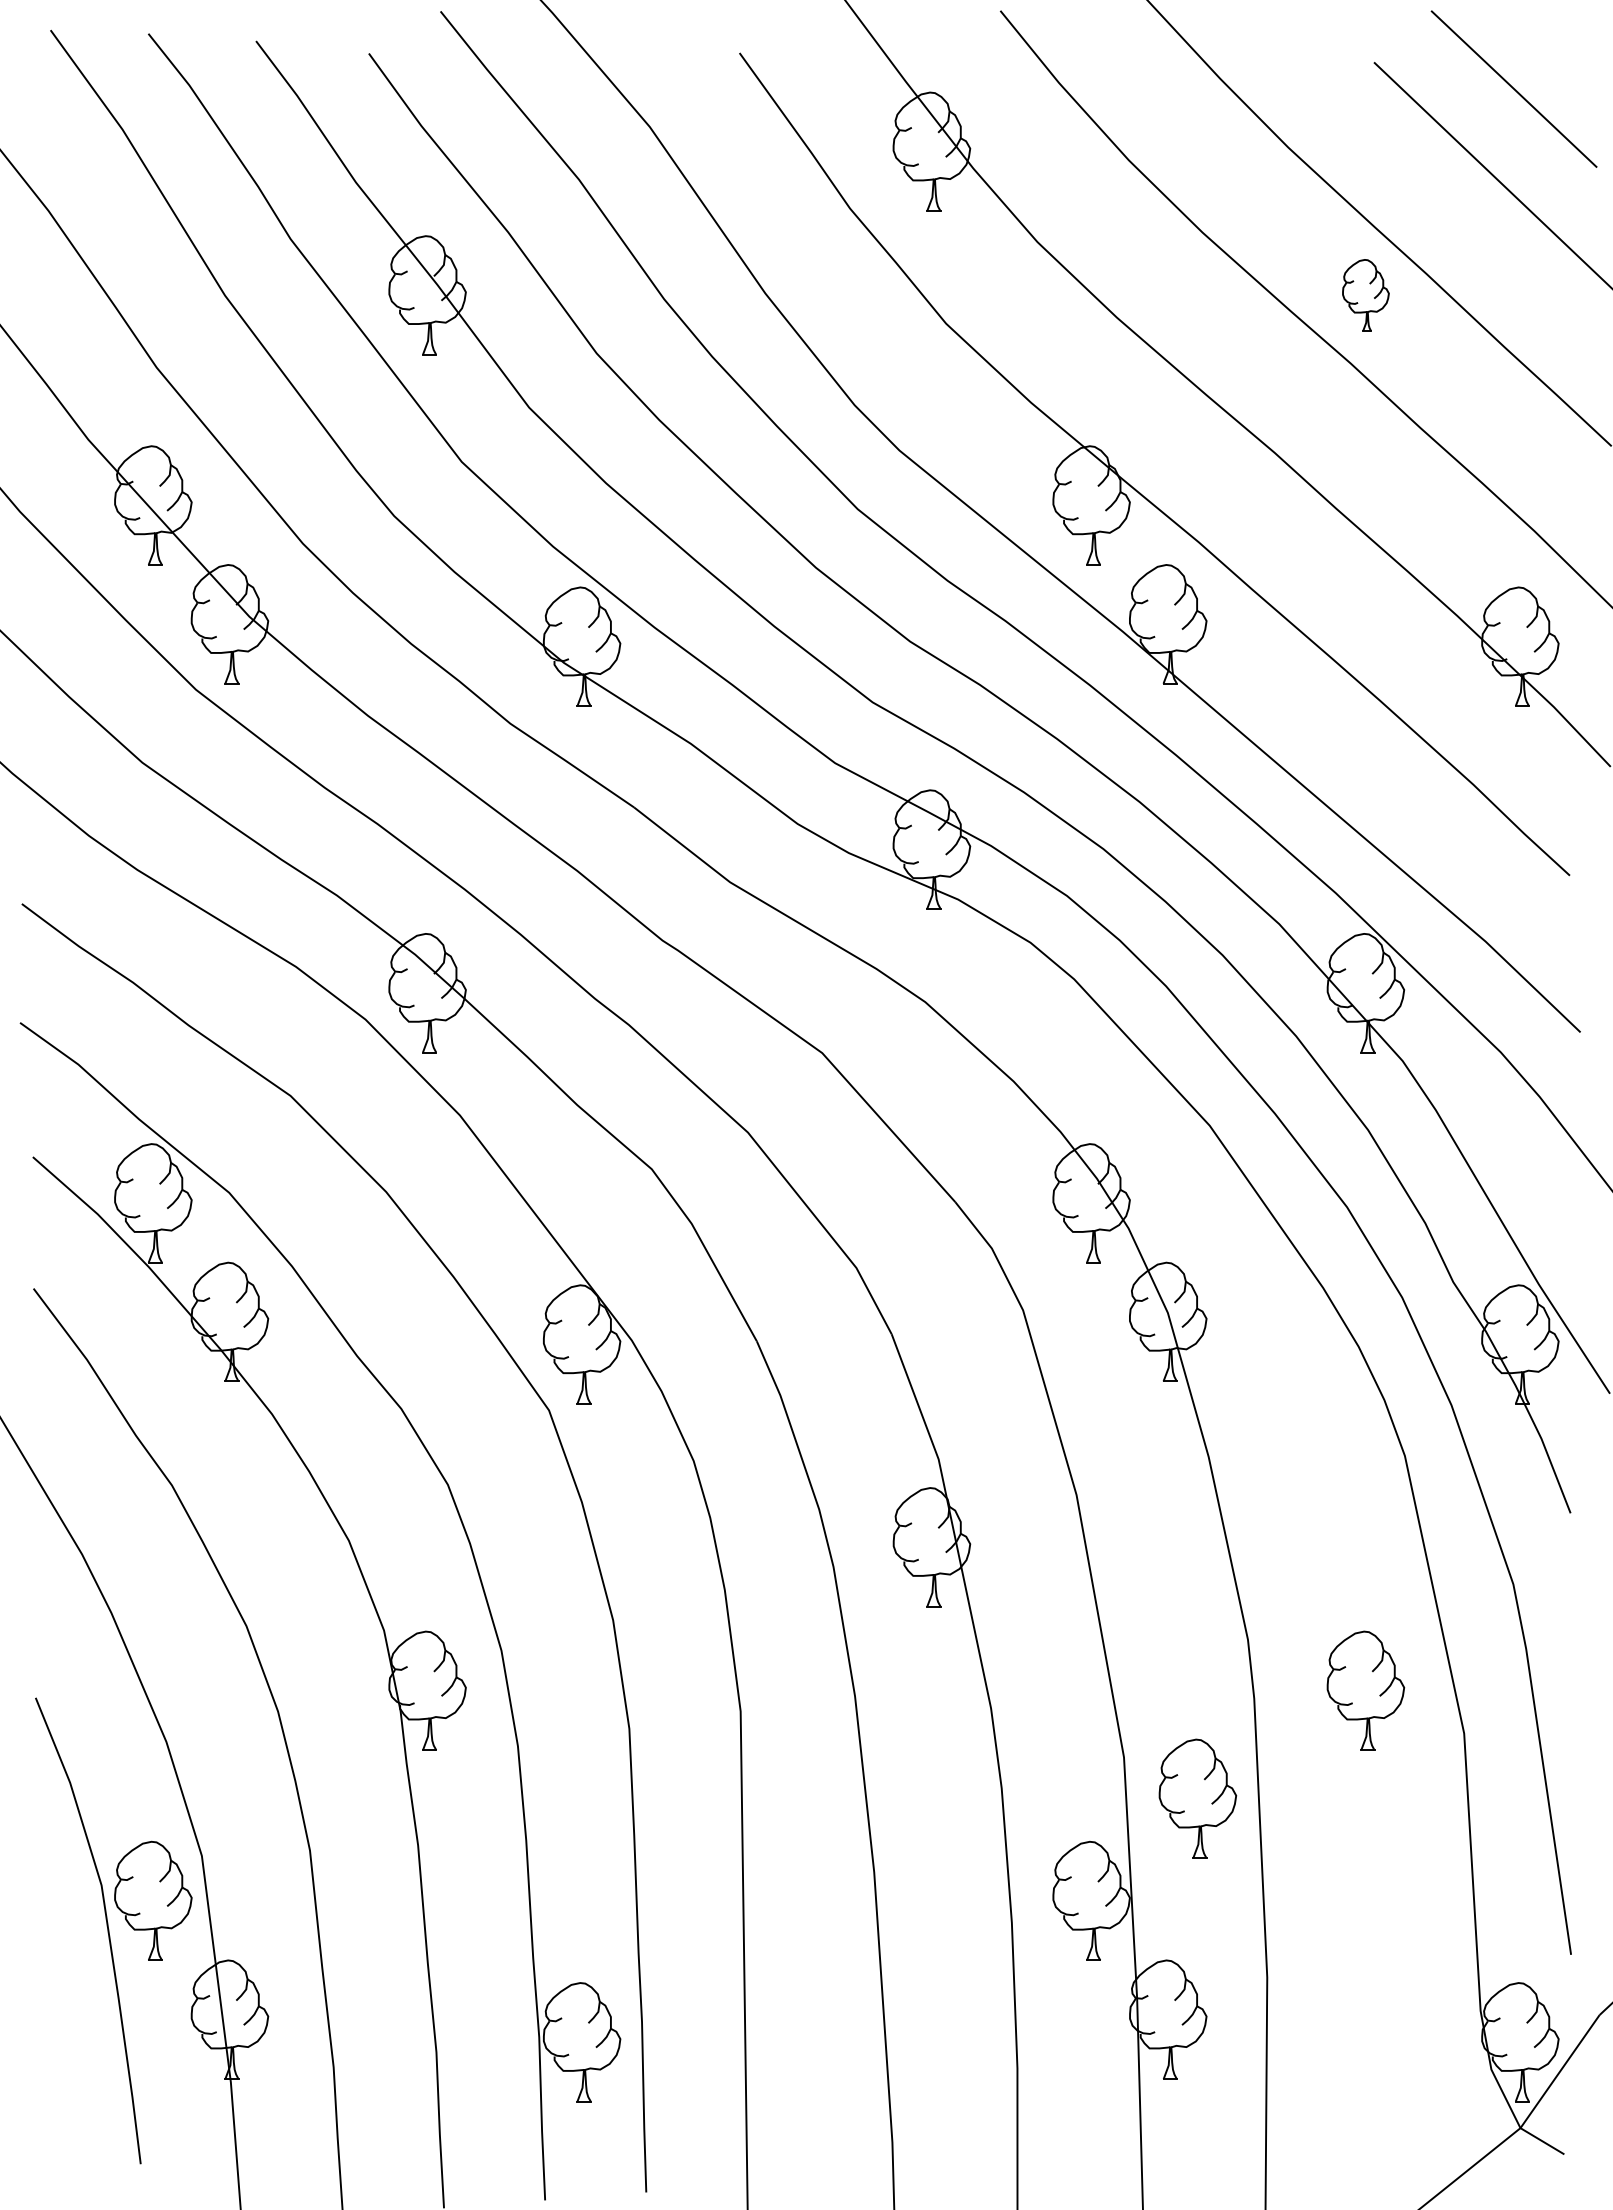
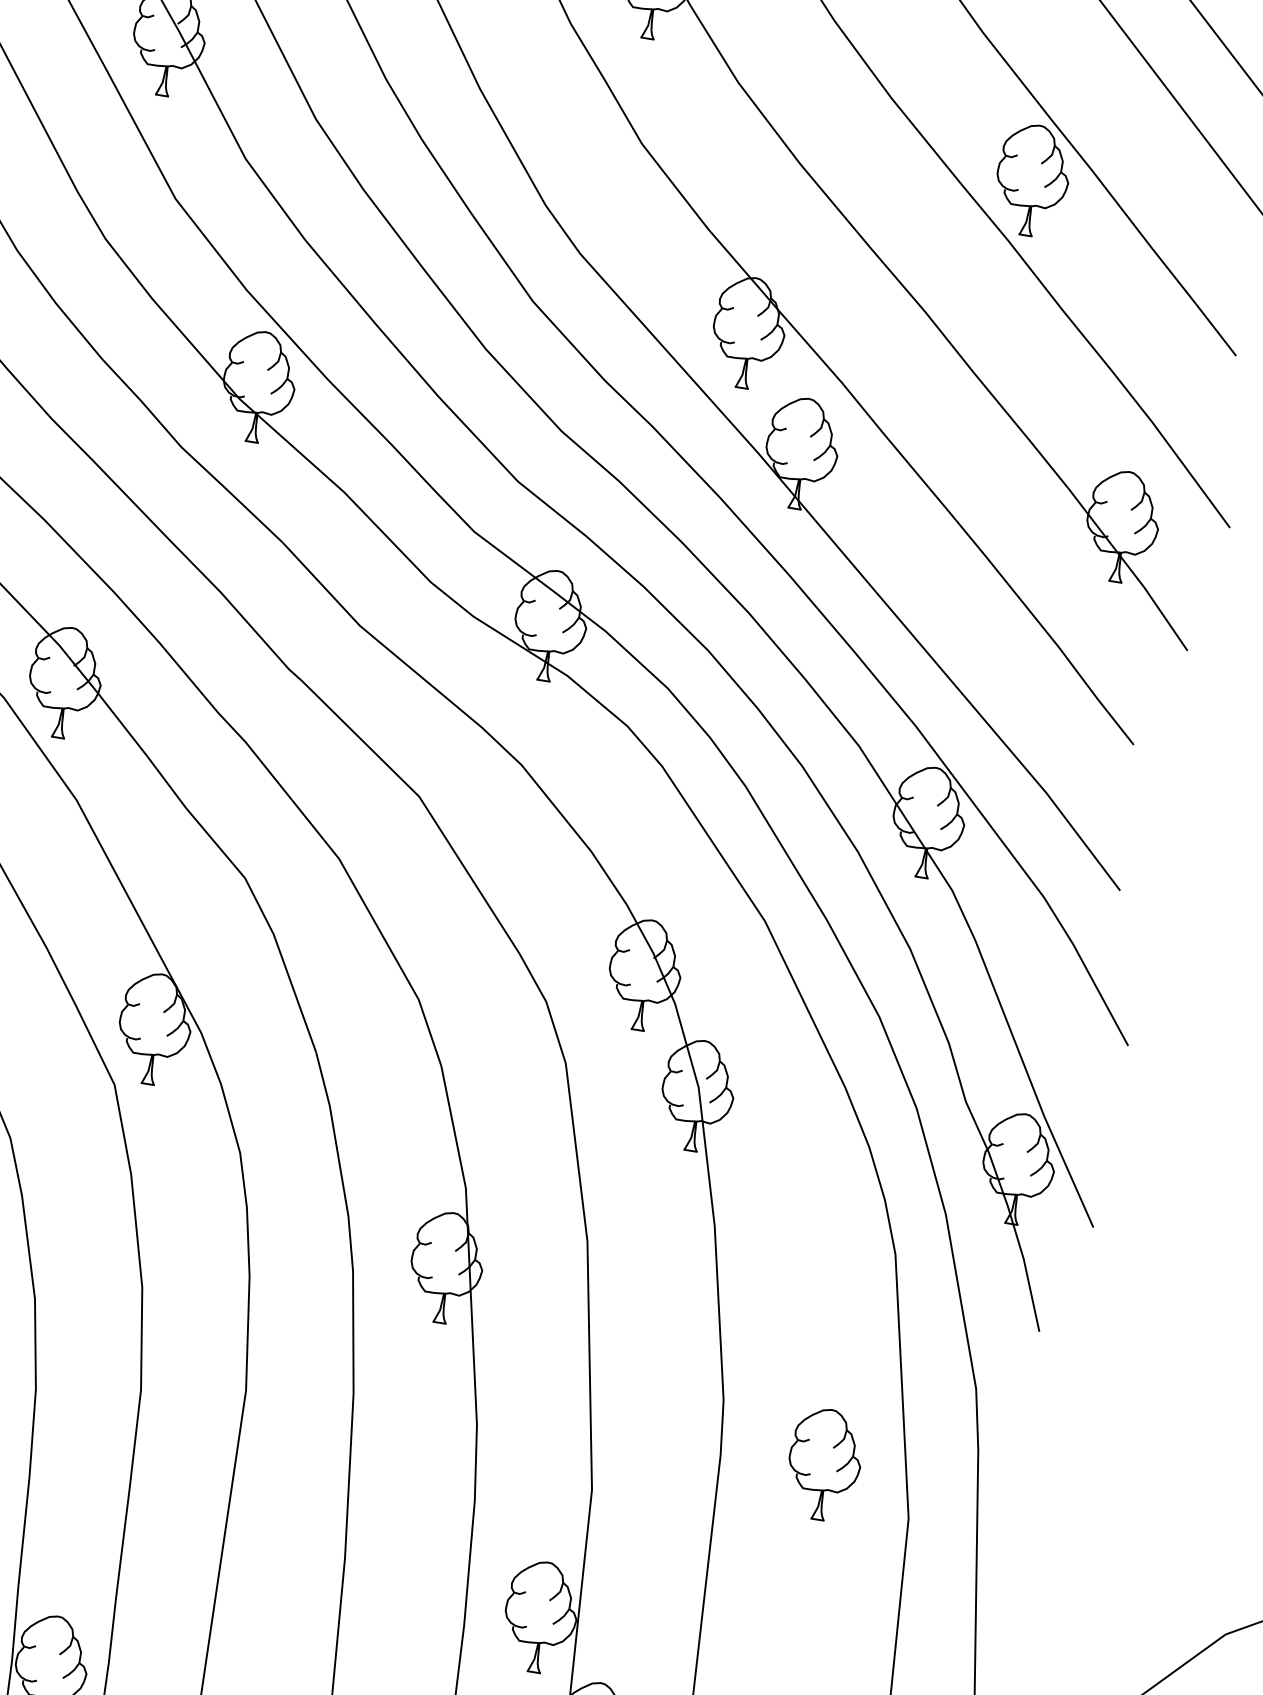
part: (1365, 295) -> (1032, 180), size x1.67
part: (1197, 1798) -> (653, 1538), removed

